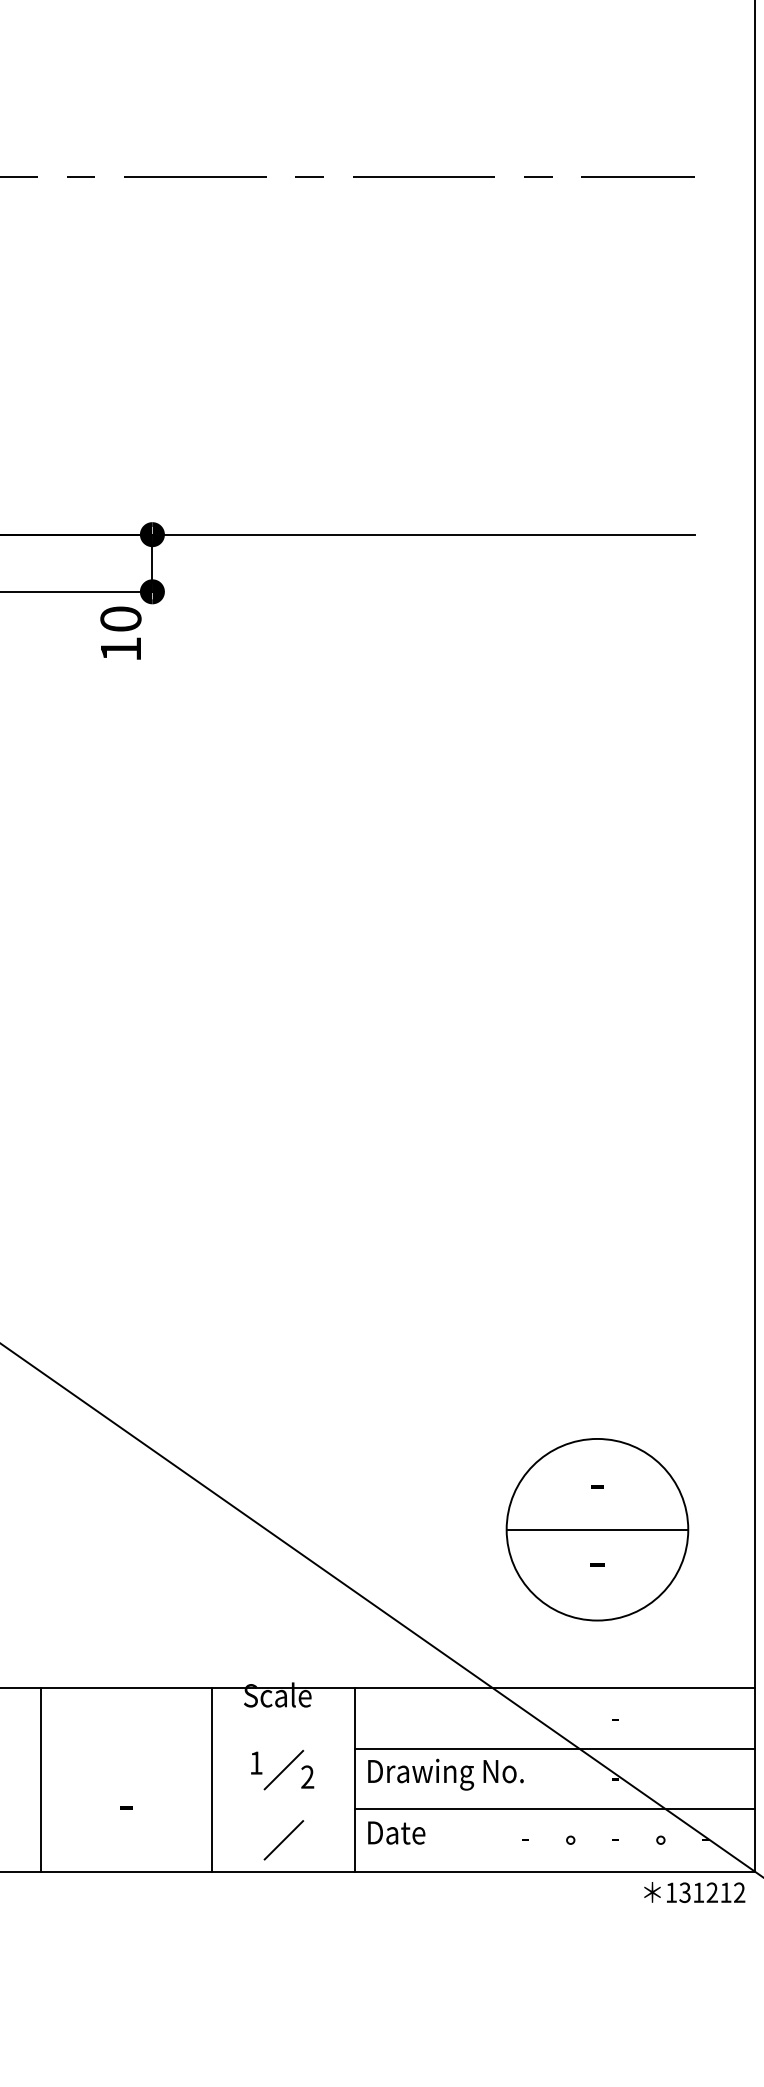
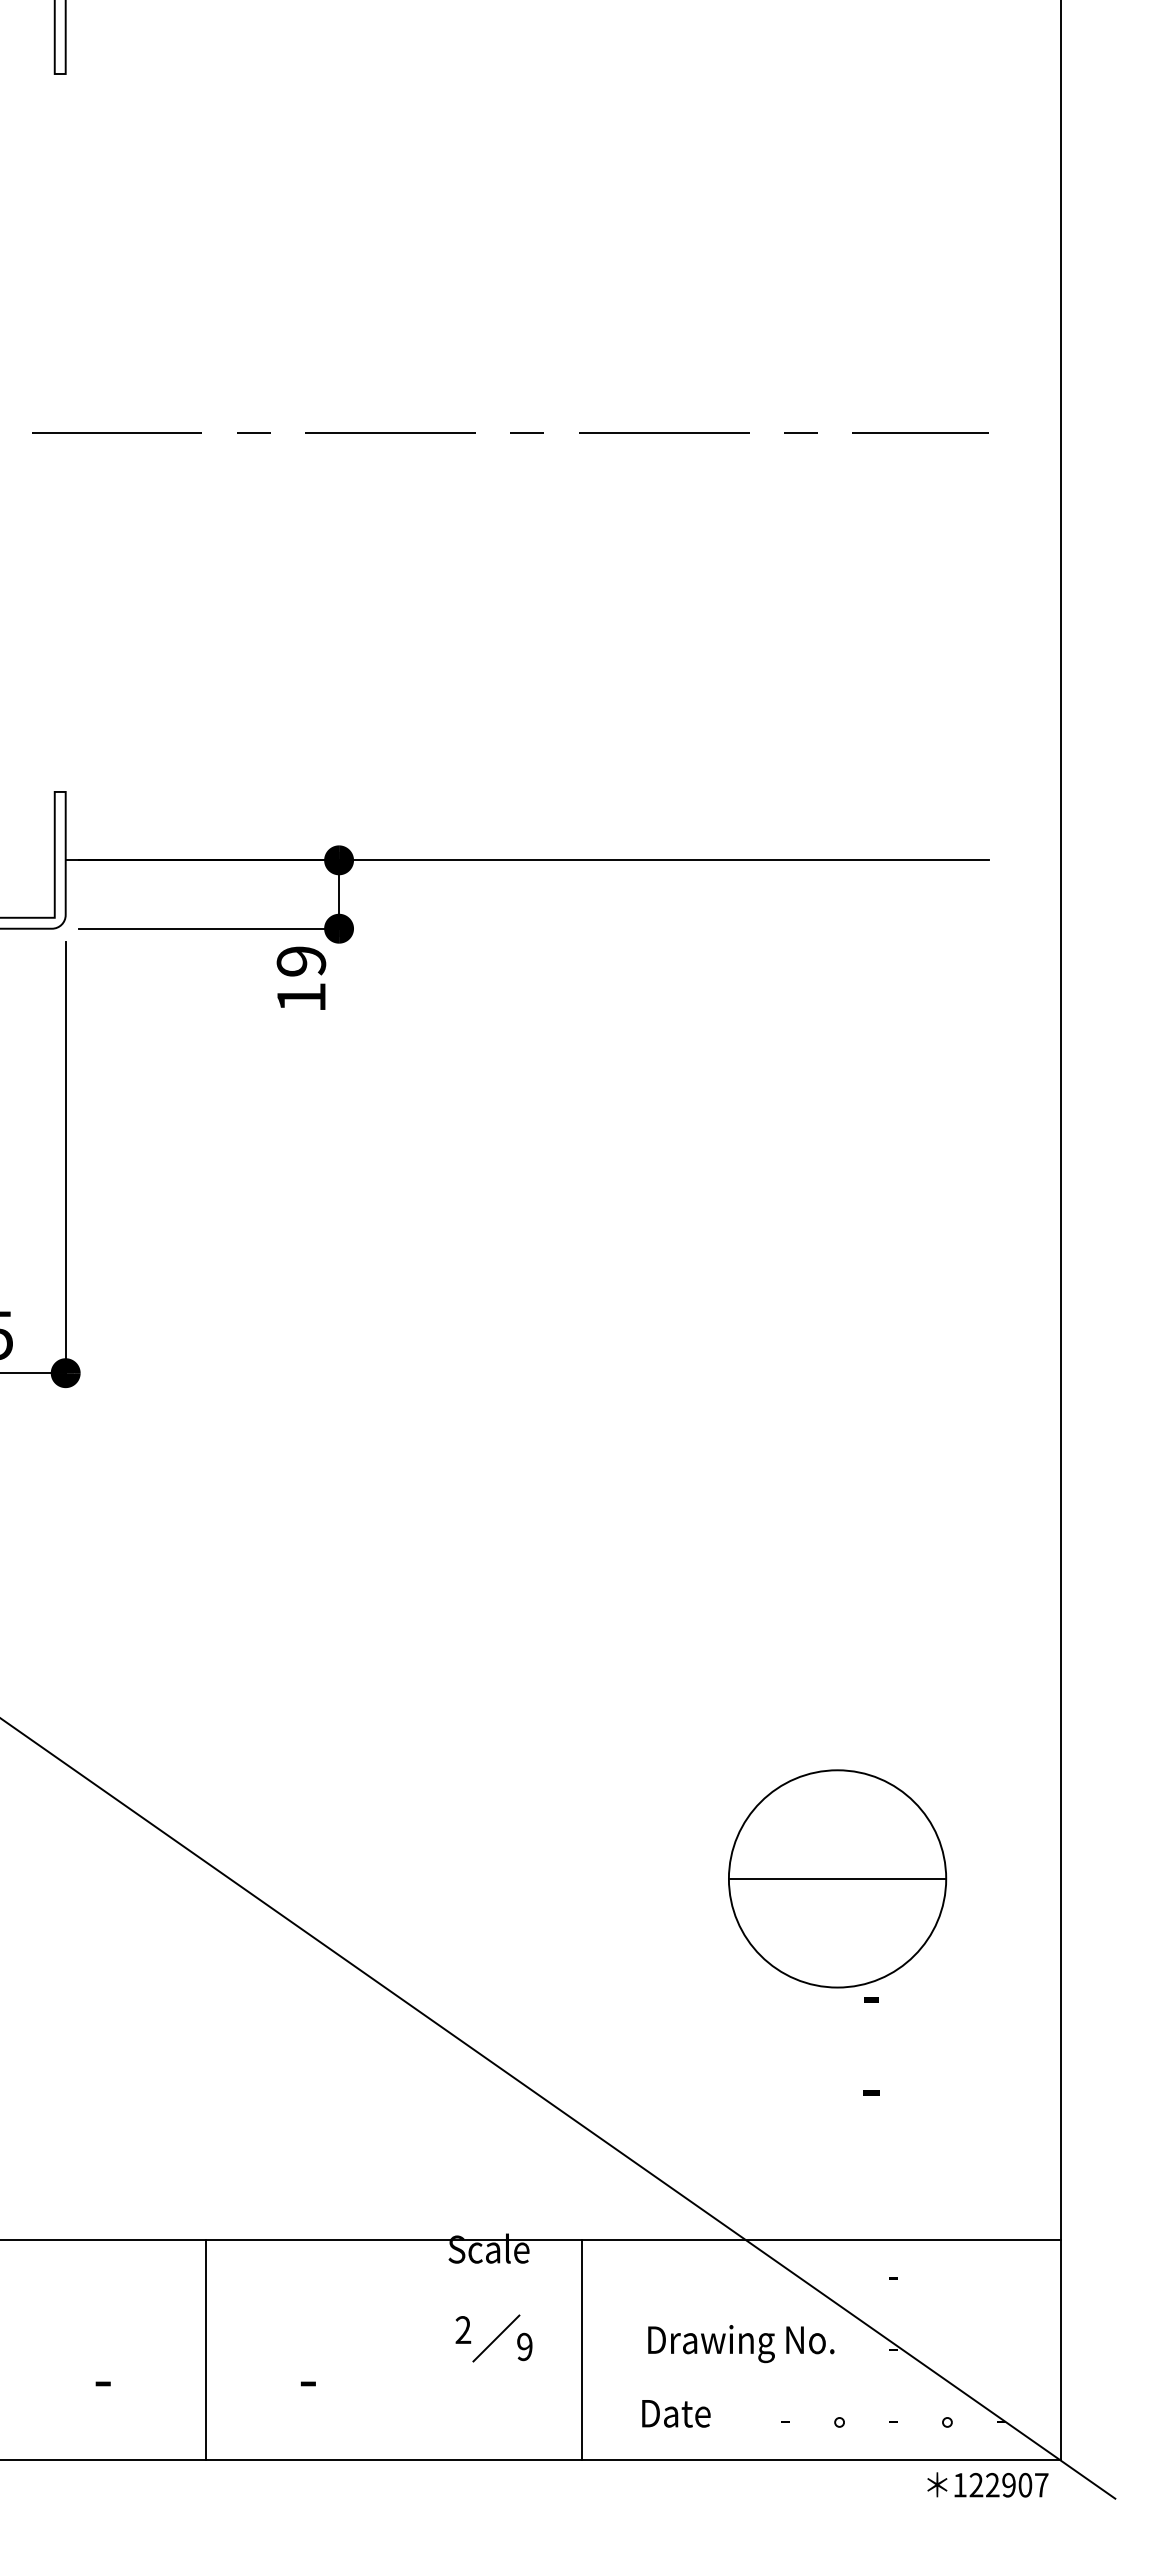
text: (121, 619) -> (301, 961), 10 -> 19
part: (597, 1529) -> (837, 1878), moved
line: (554, 1749) -> (820, 2313), removed
text: (256, 1762) -> (463, 2329), 1 -> 2
text: (446, 1775) -> (741, 2344), moved
text: (307, 1777) -> (524, 2347), 2 -> 9
line: (212, 1779) -> (410, 2349), removed
line: (554, 1808) -> (820, 2384), removed
text: (396, 1832) -> (676, 2413), moved
line: (283, 1840) -> (496, 2422), removed
text: (711, 1892) -> (1008, 2484), 131212 -> 122907

